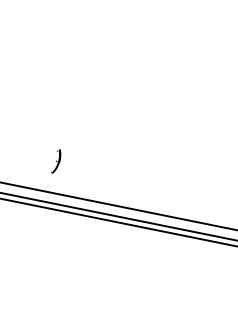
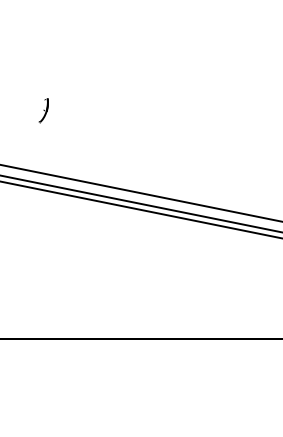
part: (55, 161) -> (43, 110), moved

